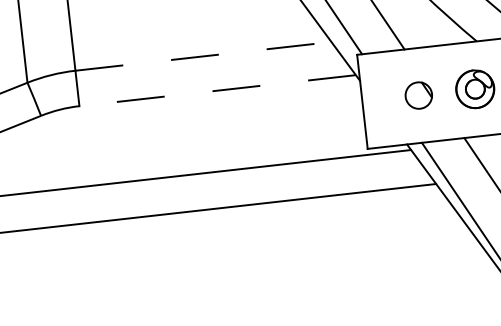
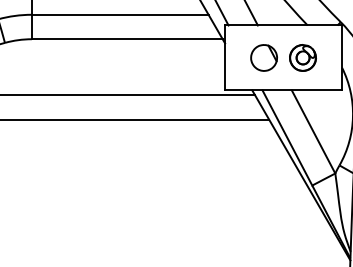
line: (203, 55) -> (120, 14), dashed -> solid
line: (216, 91) -> (126, 39), dashed -> solid
part: (417, 94) -> (263, 57), size x1.43

